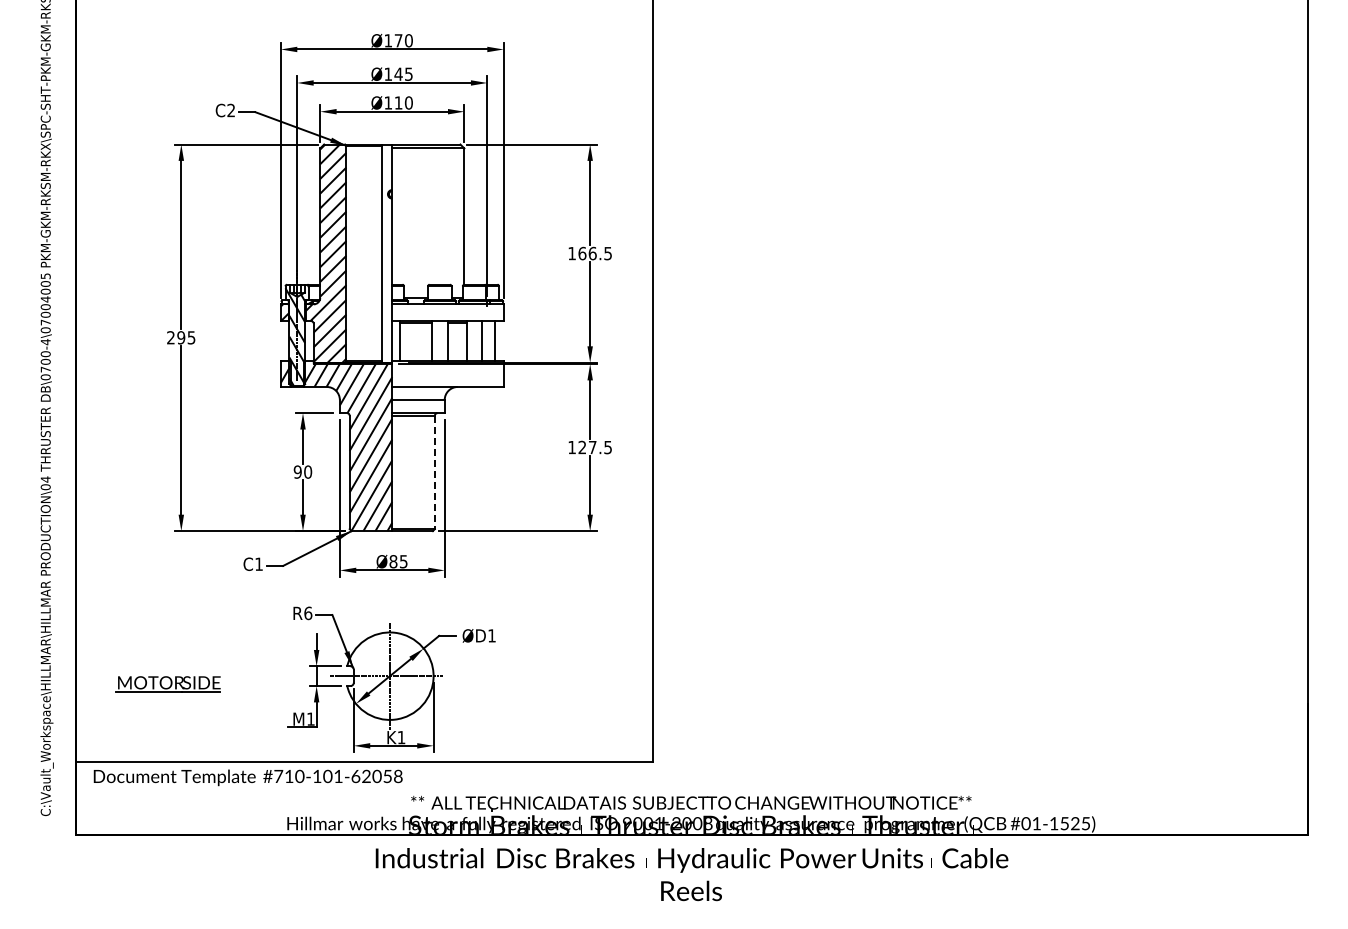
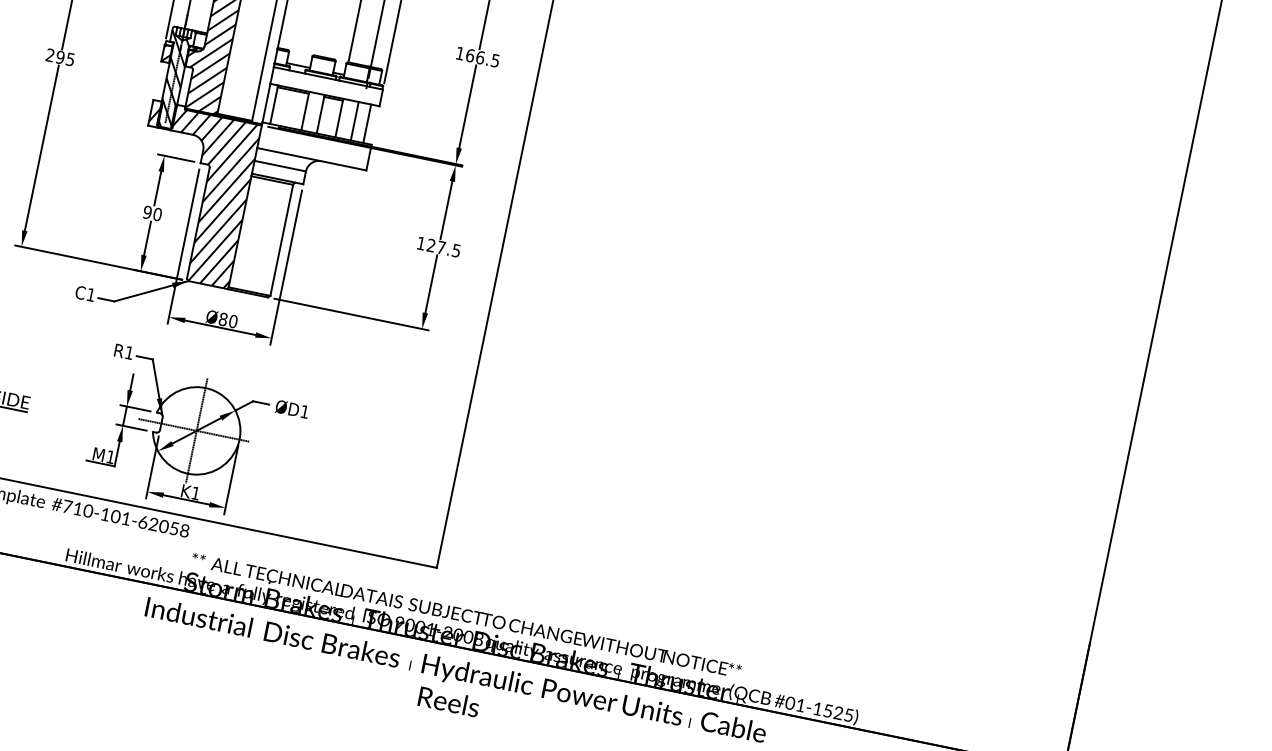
line: (434, 472) -> (281, 240), dashed -> solid
text: (403, 561) -> (233, 321), Ø85 -> Ø80
text: (308, 613) -> (129, 353), R6 -> R1

